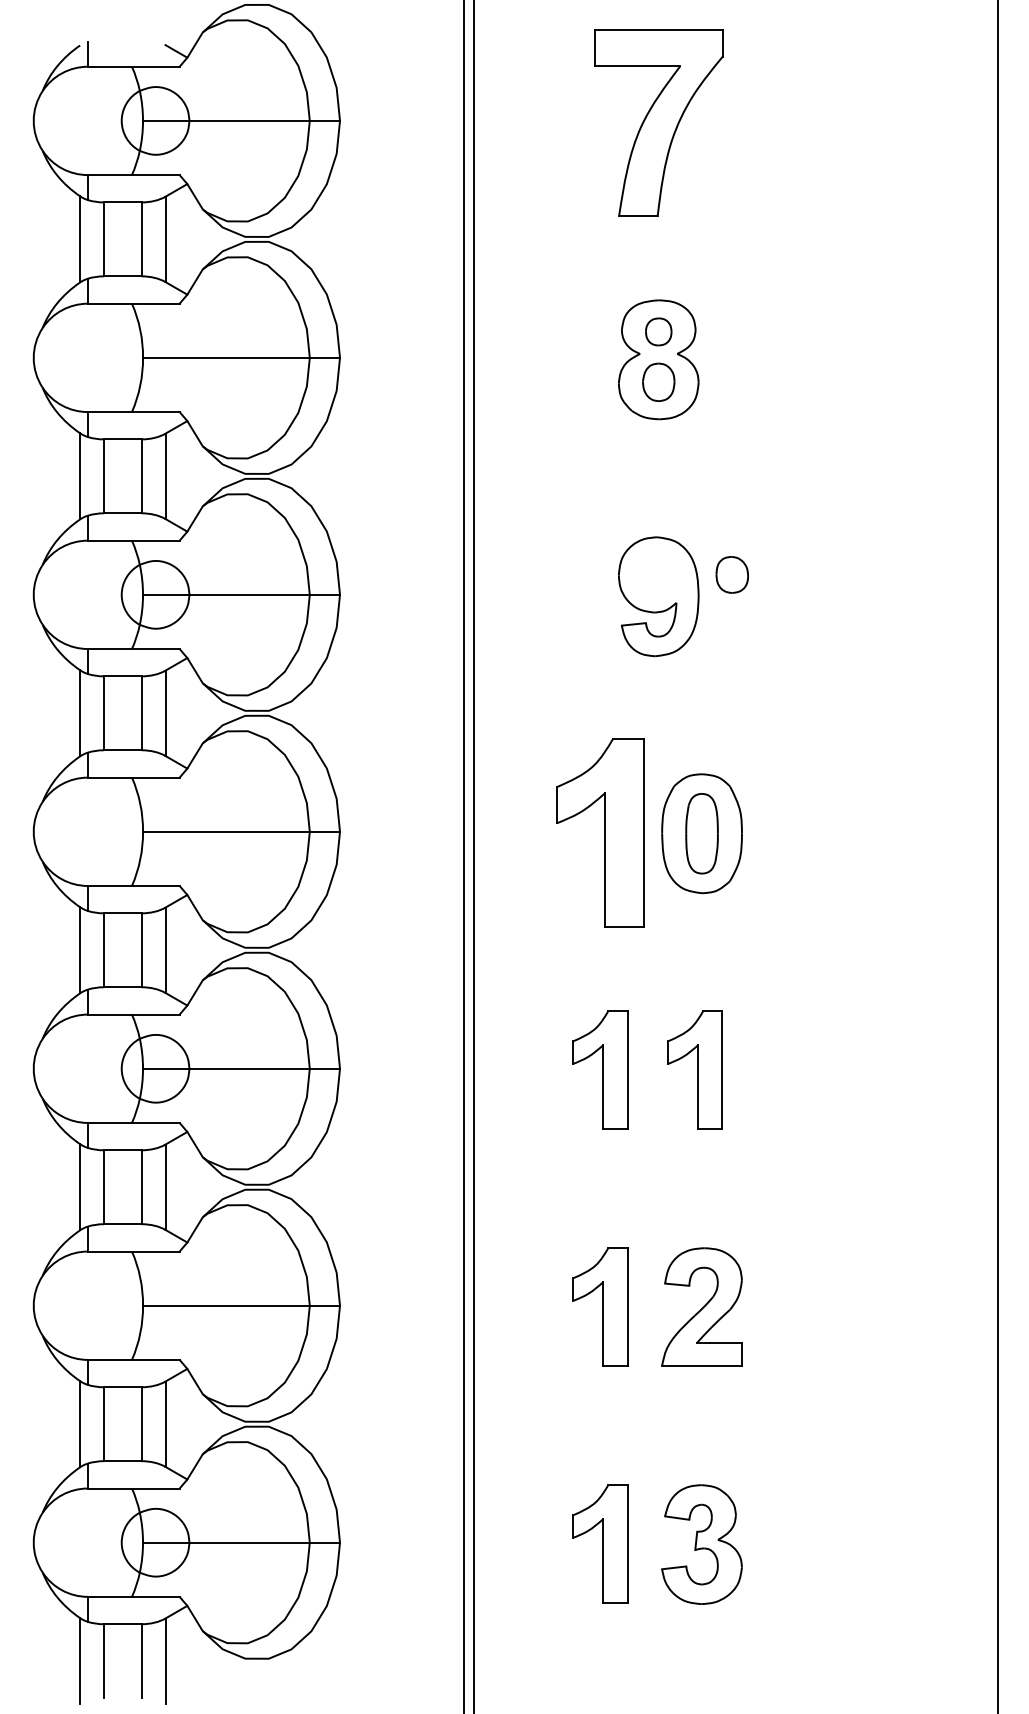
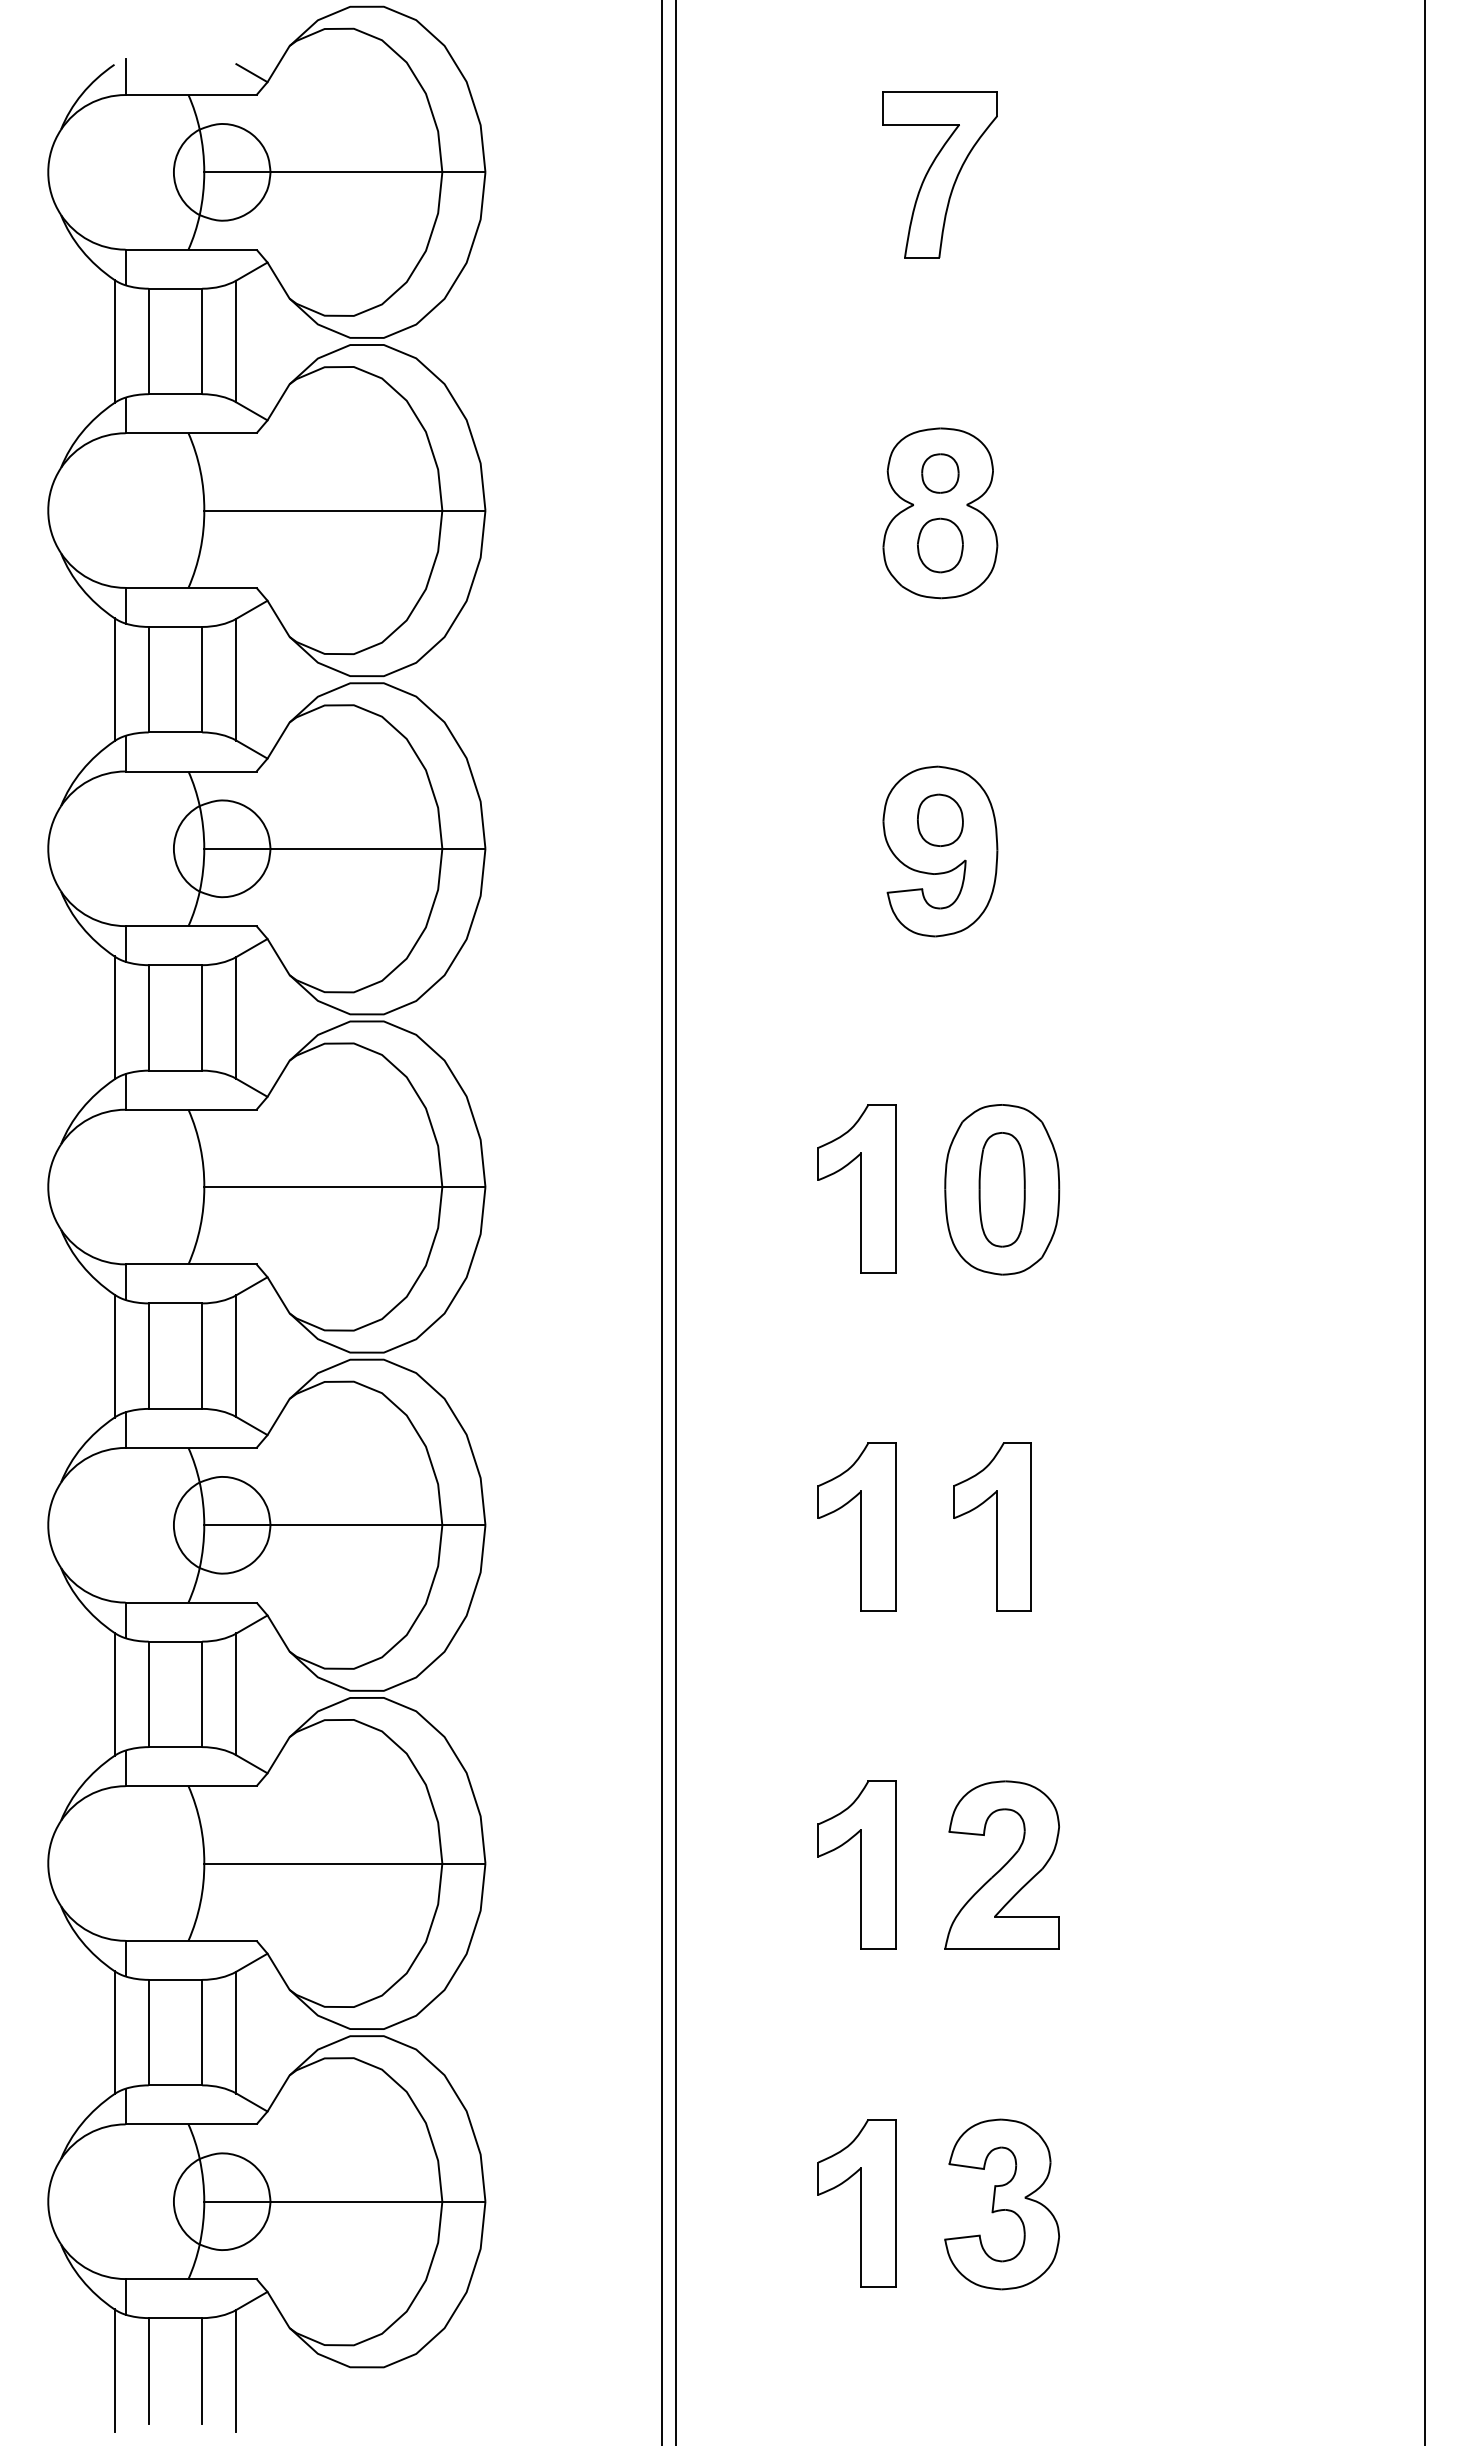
part: (658, 122) -> (939, 174), size x0.62
part: (732, 574) -> (940, 819), moved
part: (599, 832) -> (856, 1188), size x0.62

